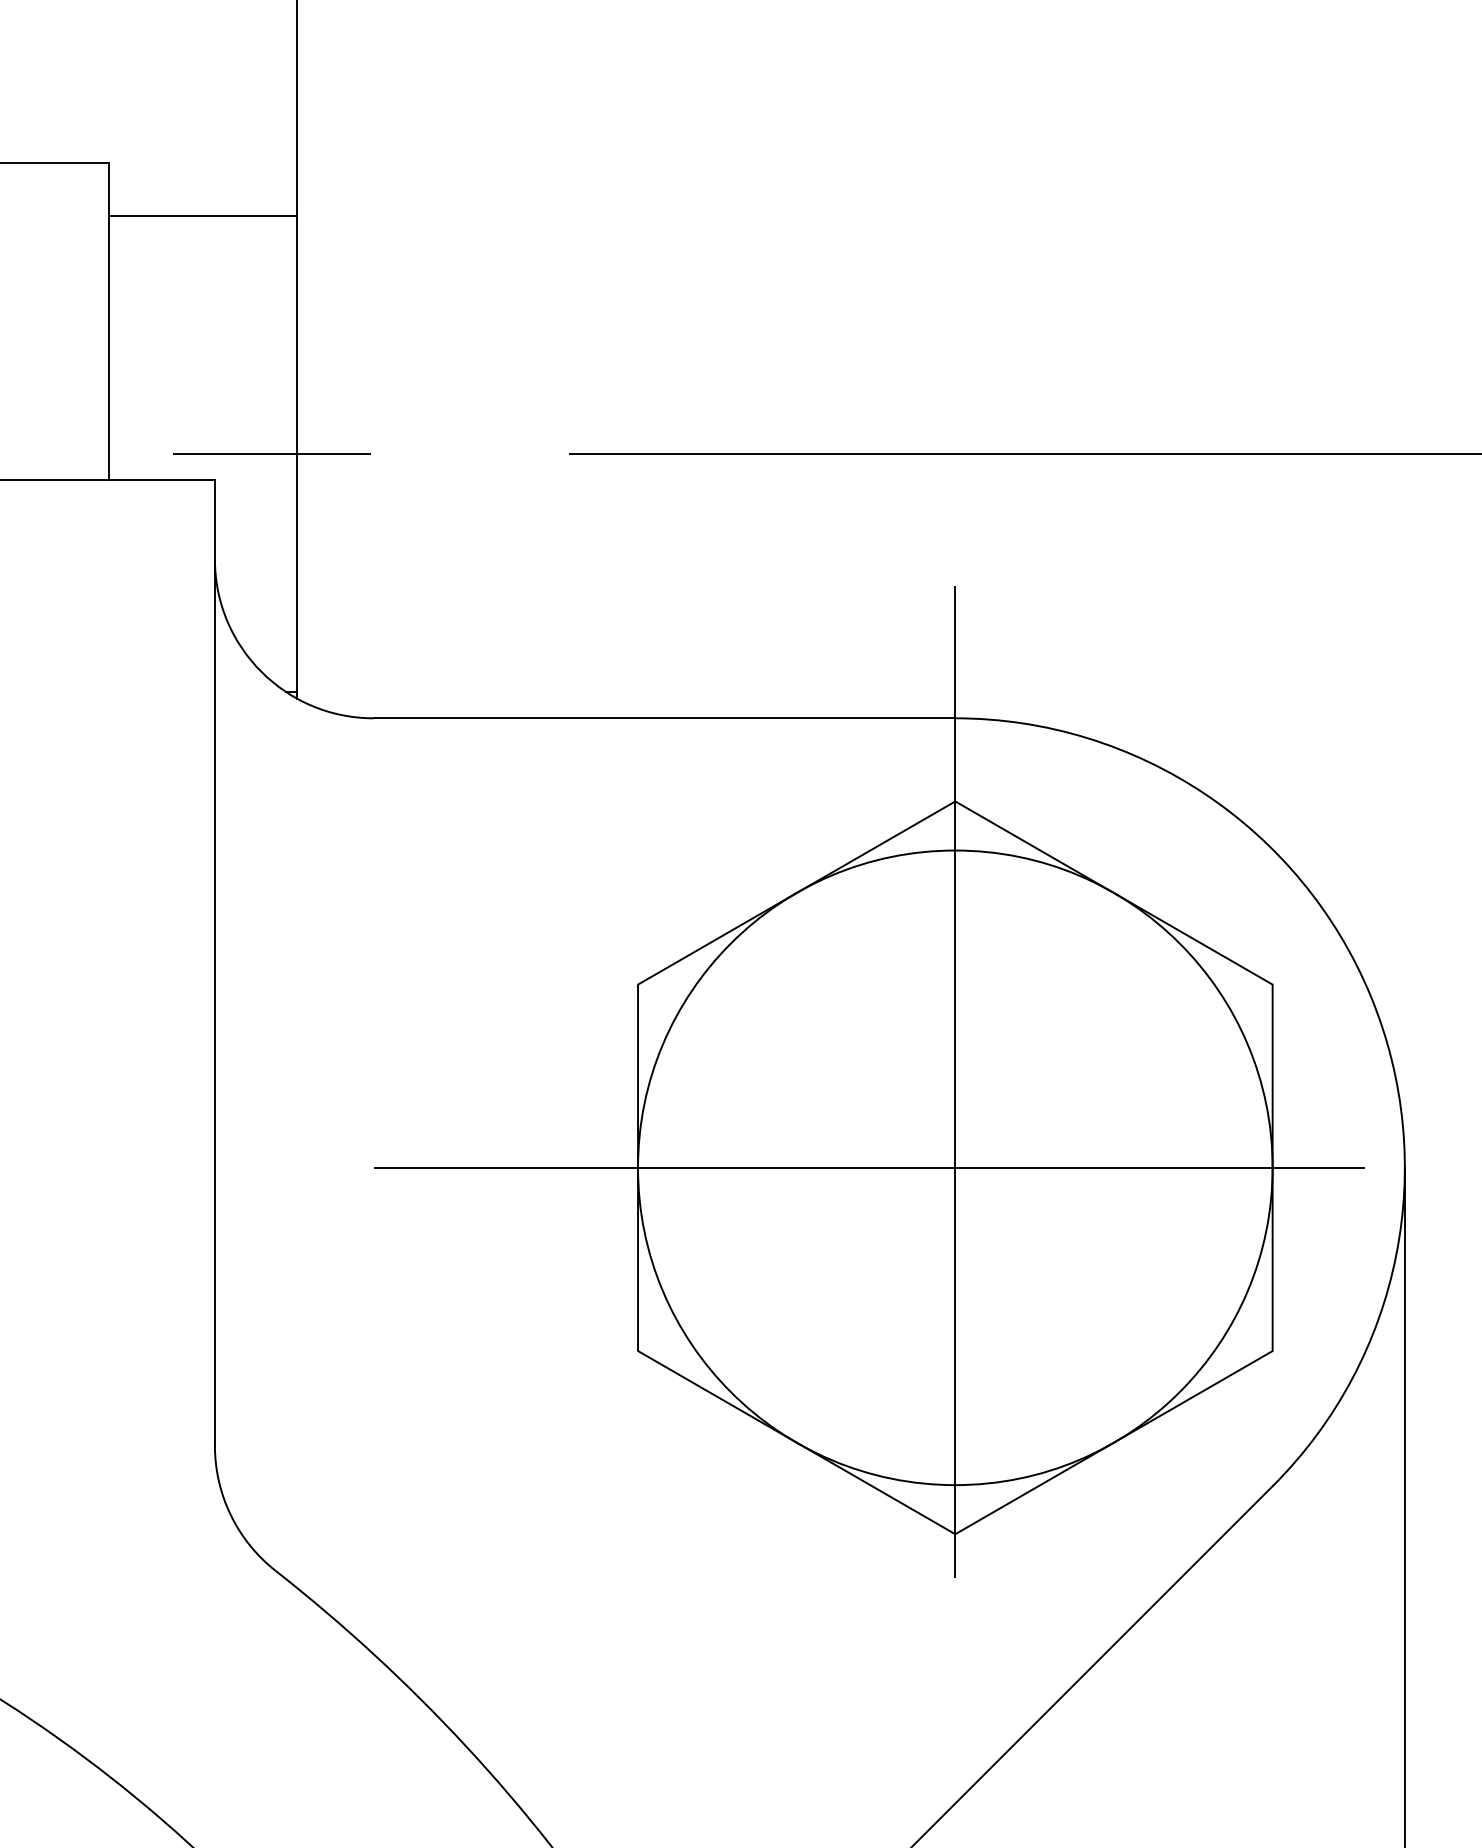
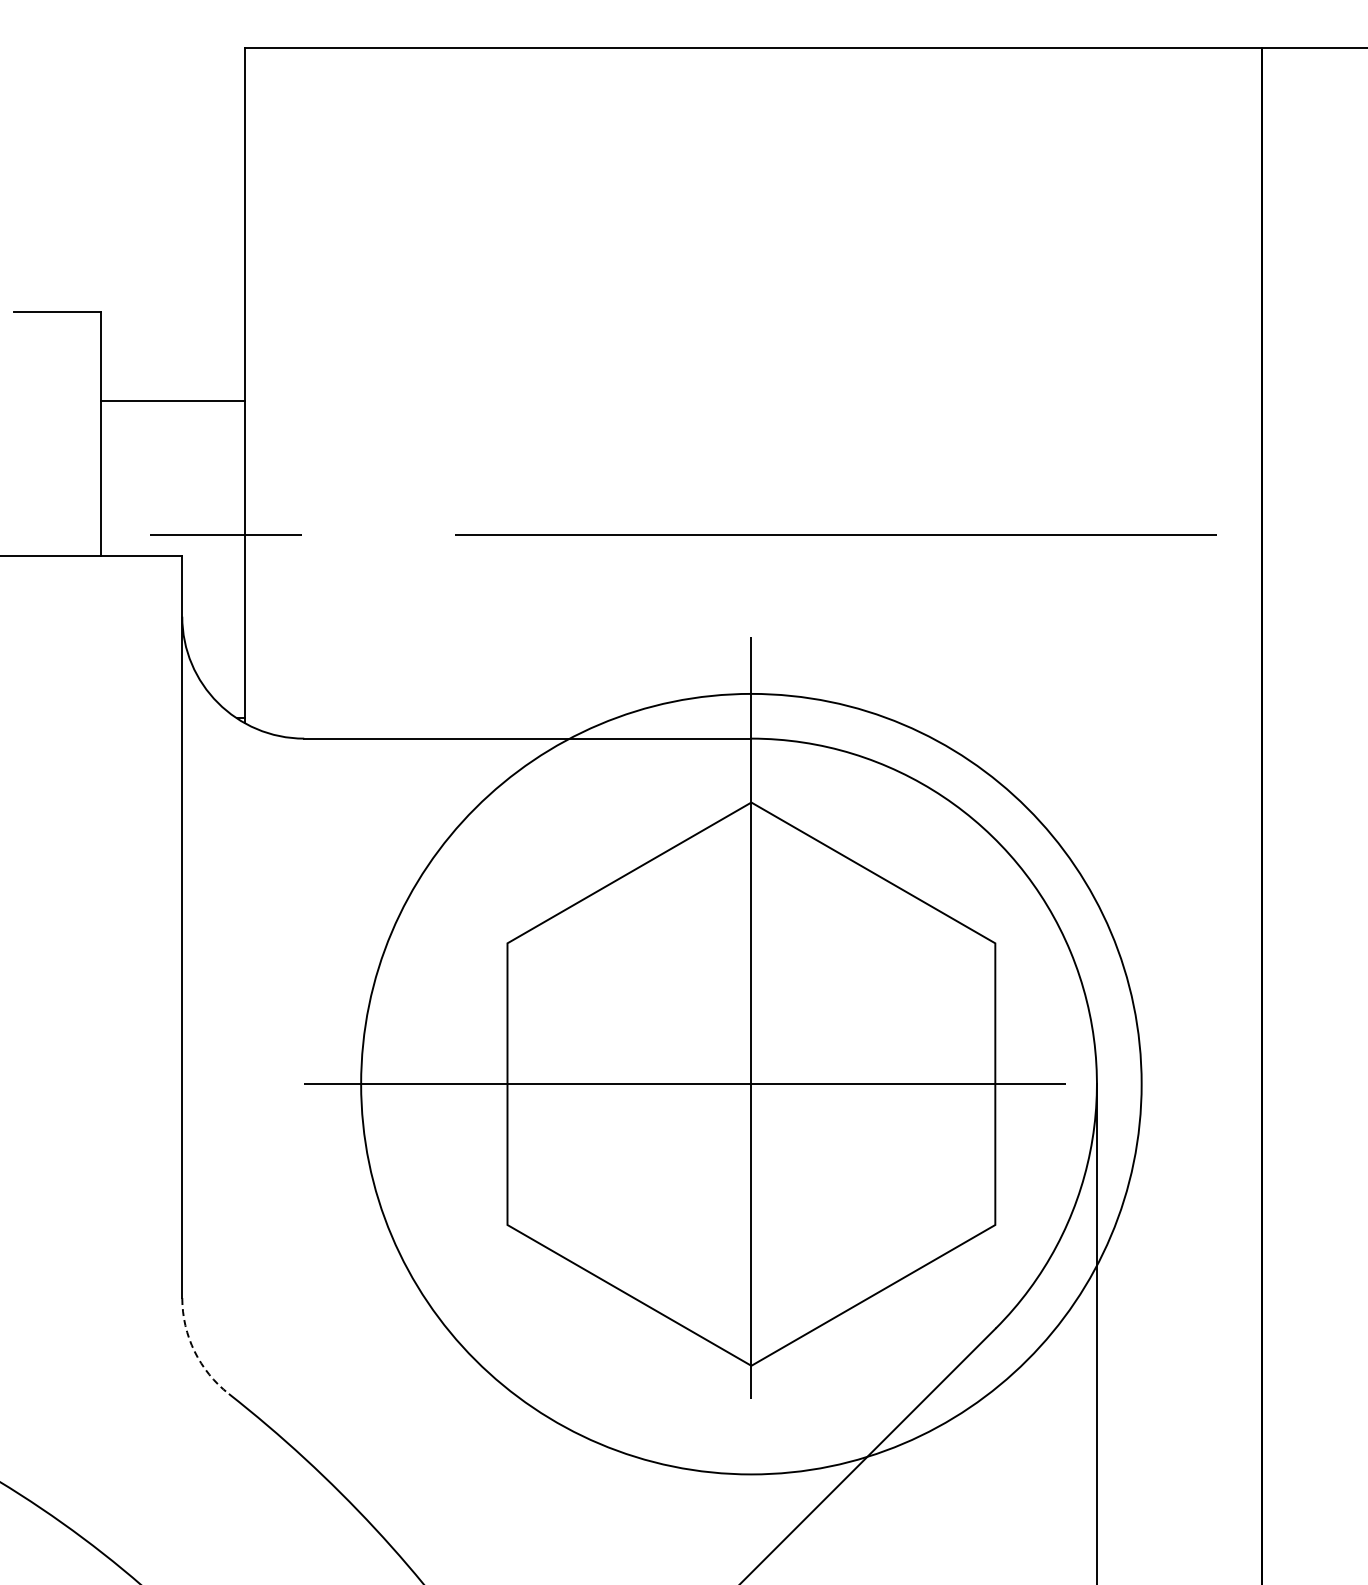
line: (202, 215) -> (172, 401), moved
circle: (955, 1168) -> (751, 1084), size x1.6
arc: (230, 1515) -> (194, 1351), solid -> dashed

